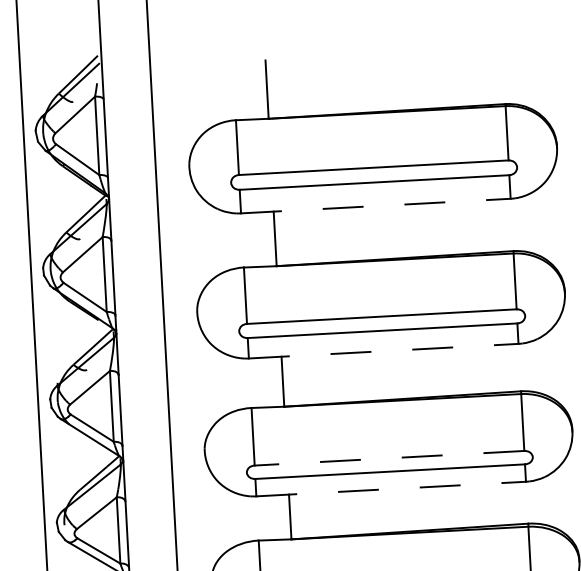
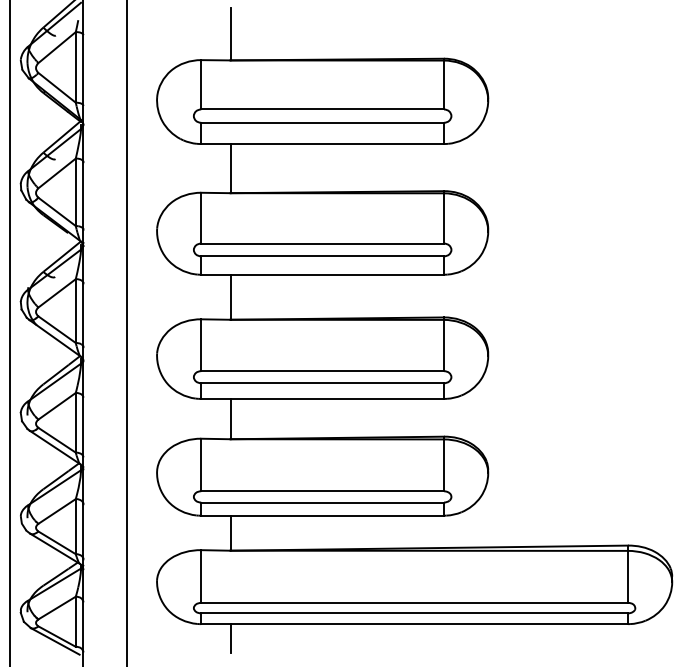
line: (376, 206) -> (323, 144), dashed -> solid
line: (384, 350) -> (323, 274), dashed -> solid
line: (389, 458) -> (322, 371), dashed -> solid
line: (392, 488) -> (323, 398), dashed -> solid

